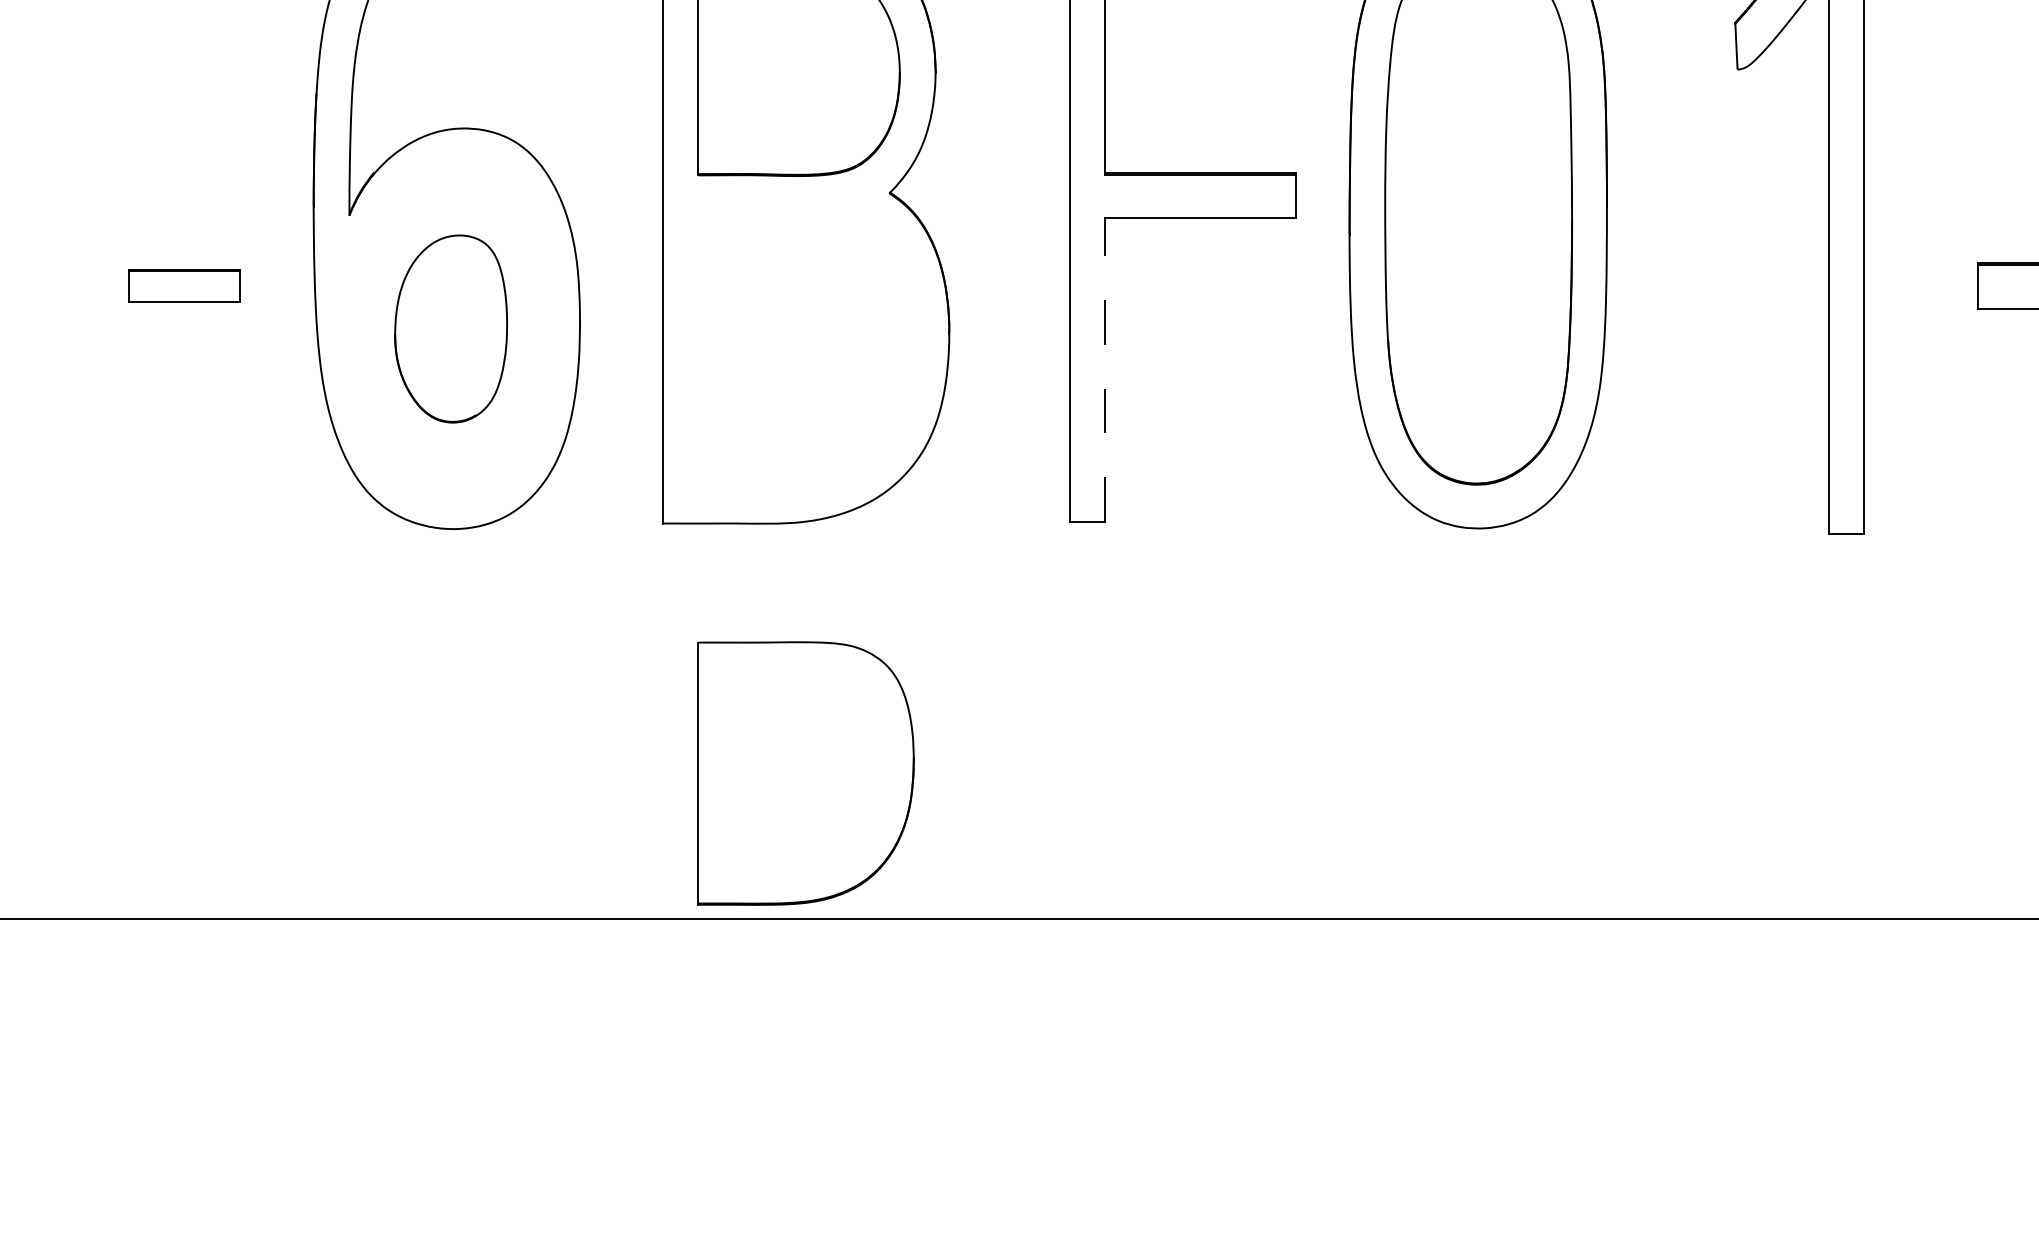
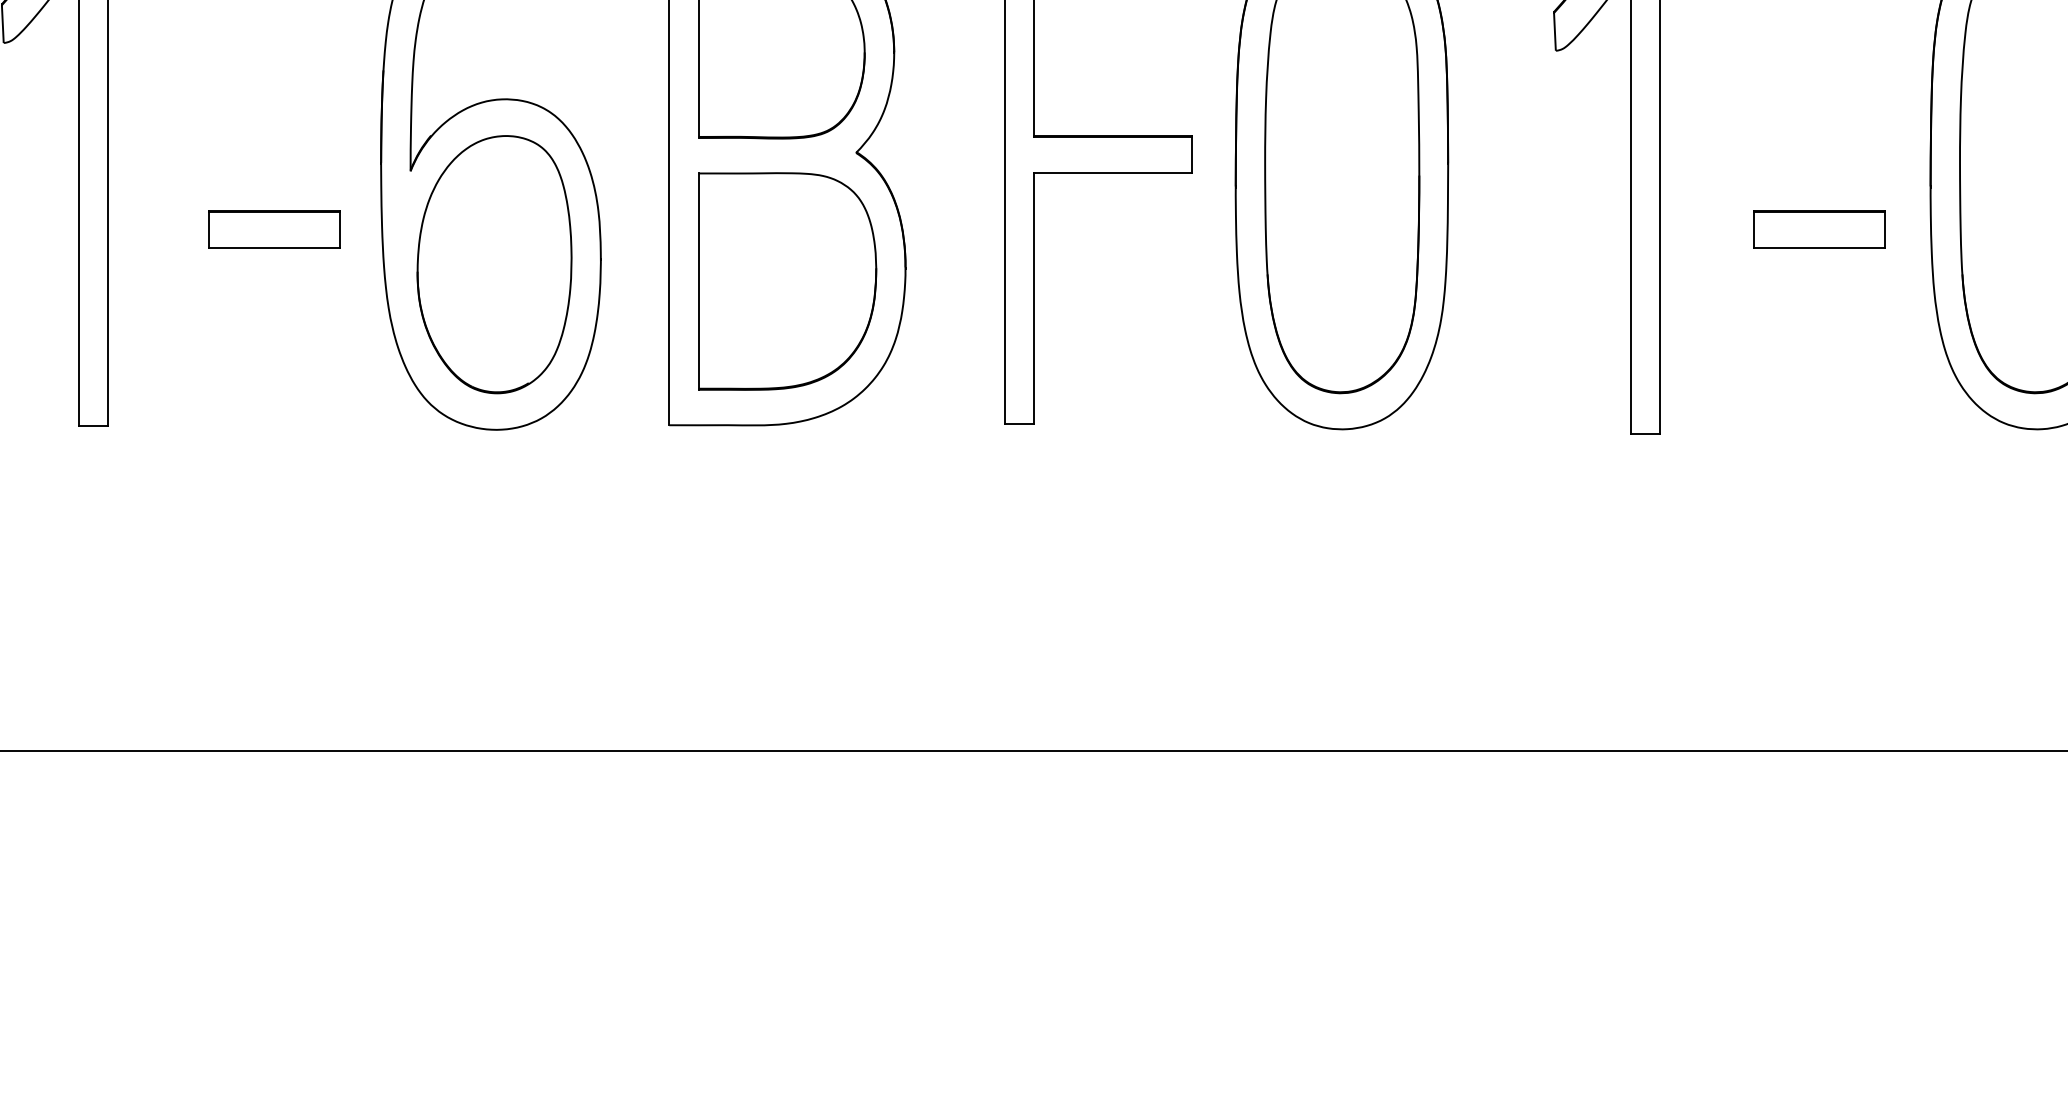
part: (184, 286) -> (274, 229), size x1.43
part: (451, 328) -> (494, 264), size x1.67
line: (1105, 369) -> (1034, 298), dashed -> solid
part: (806, 773) -> (787, 281), moved

